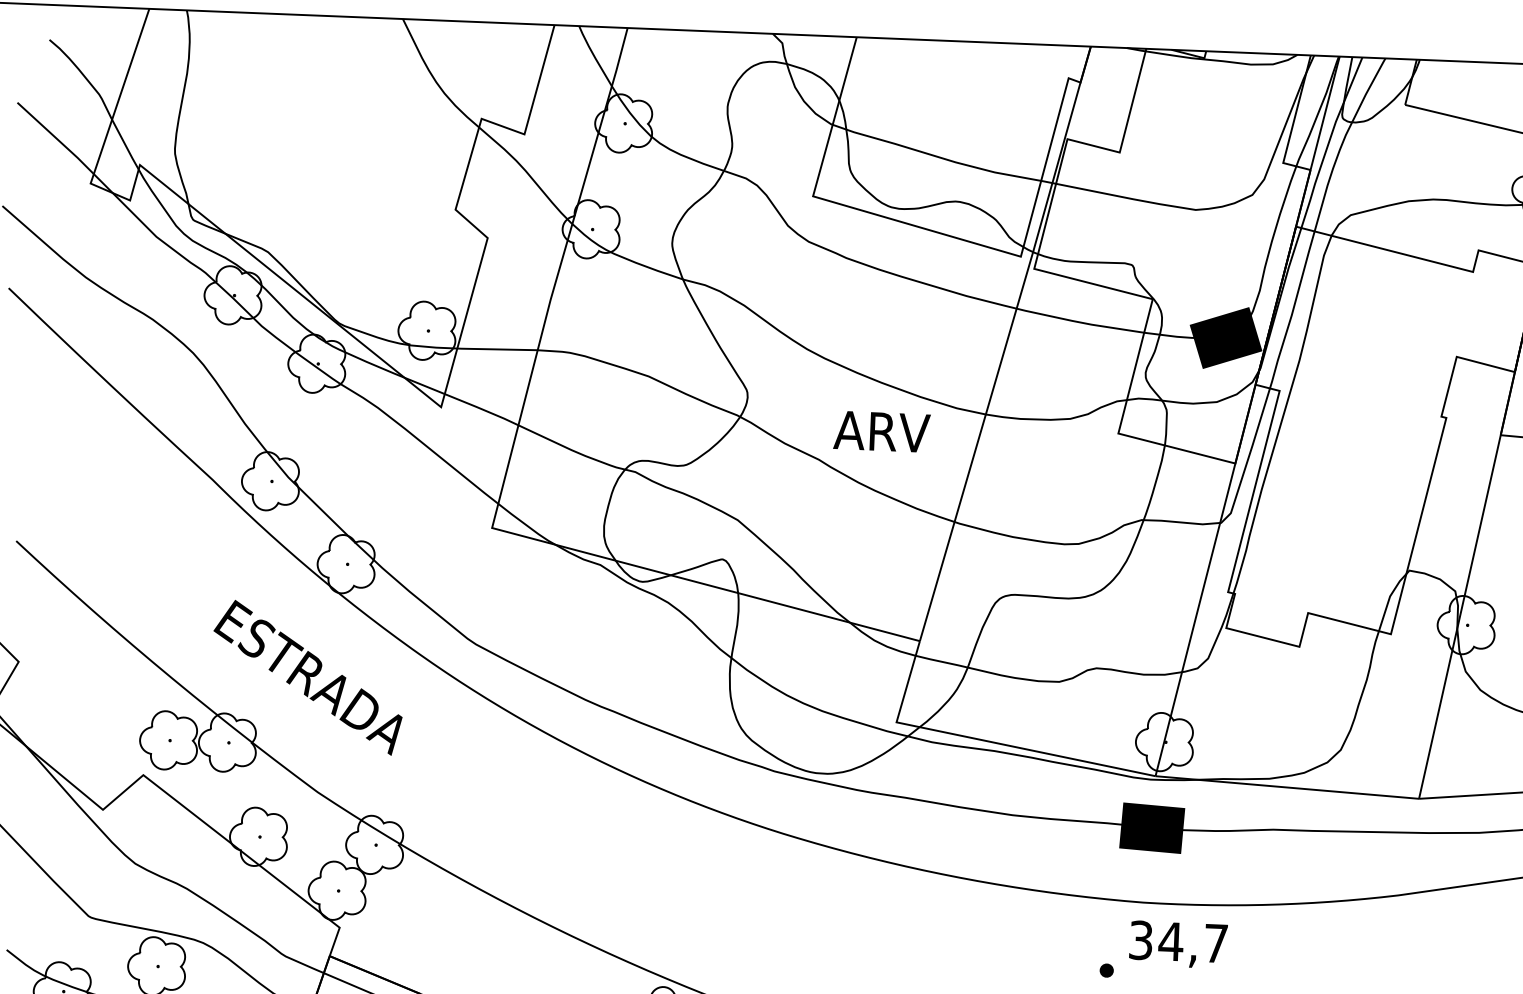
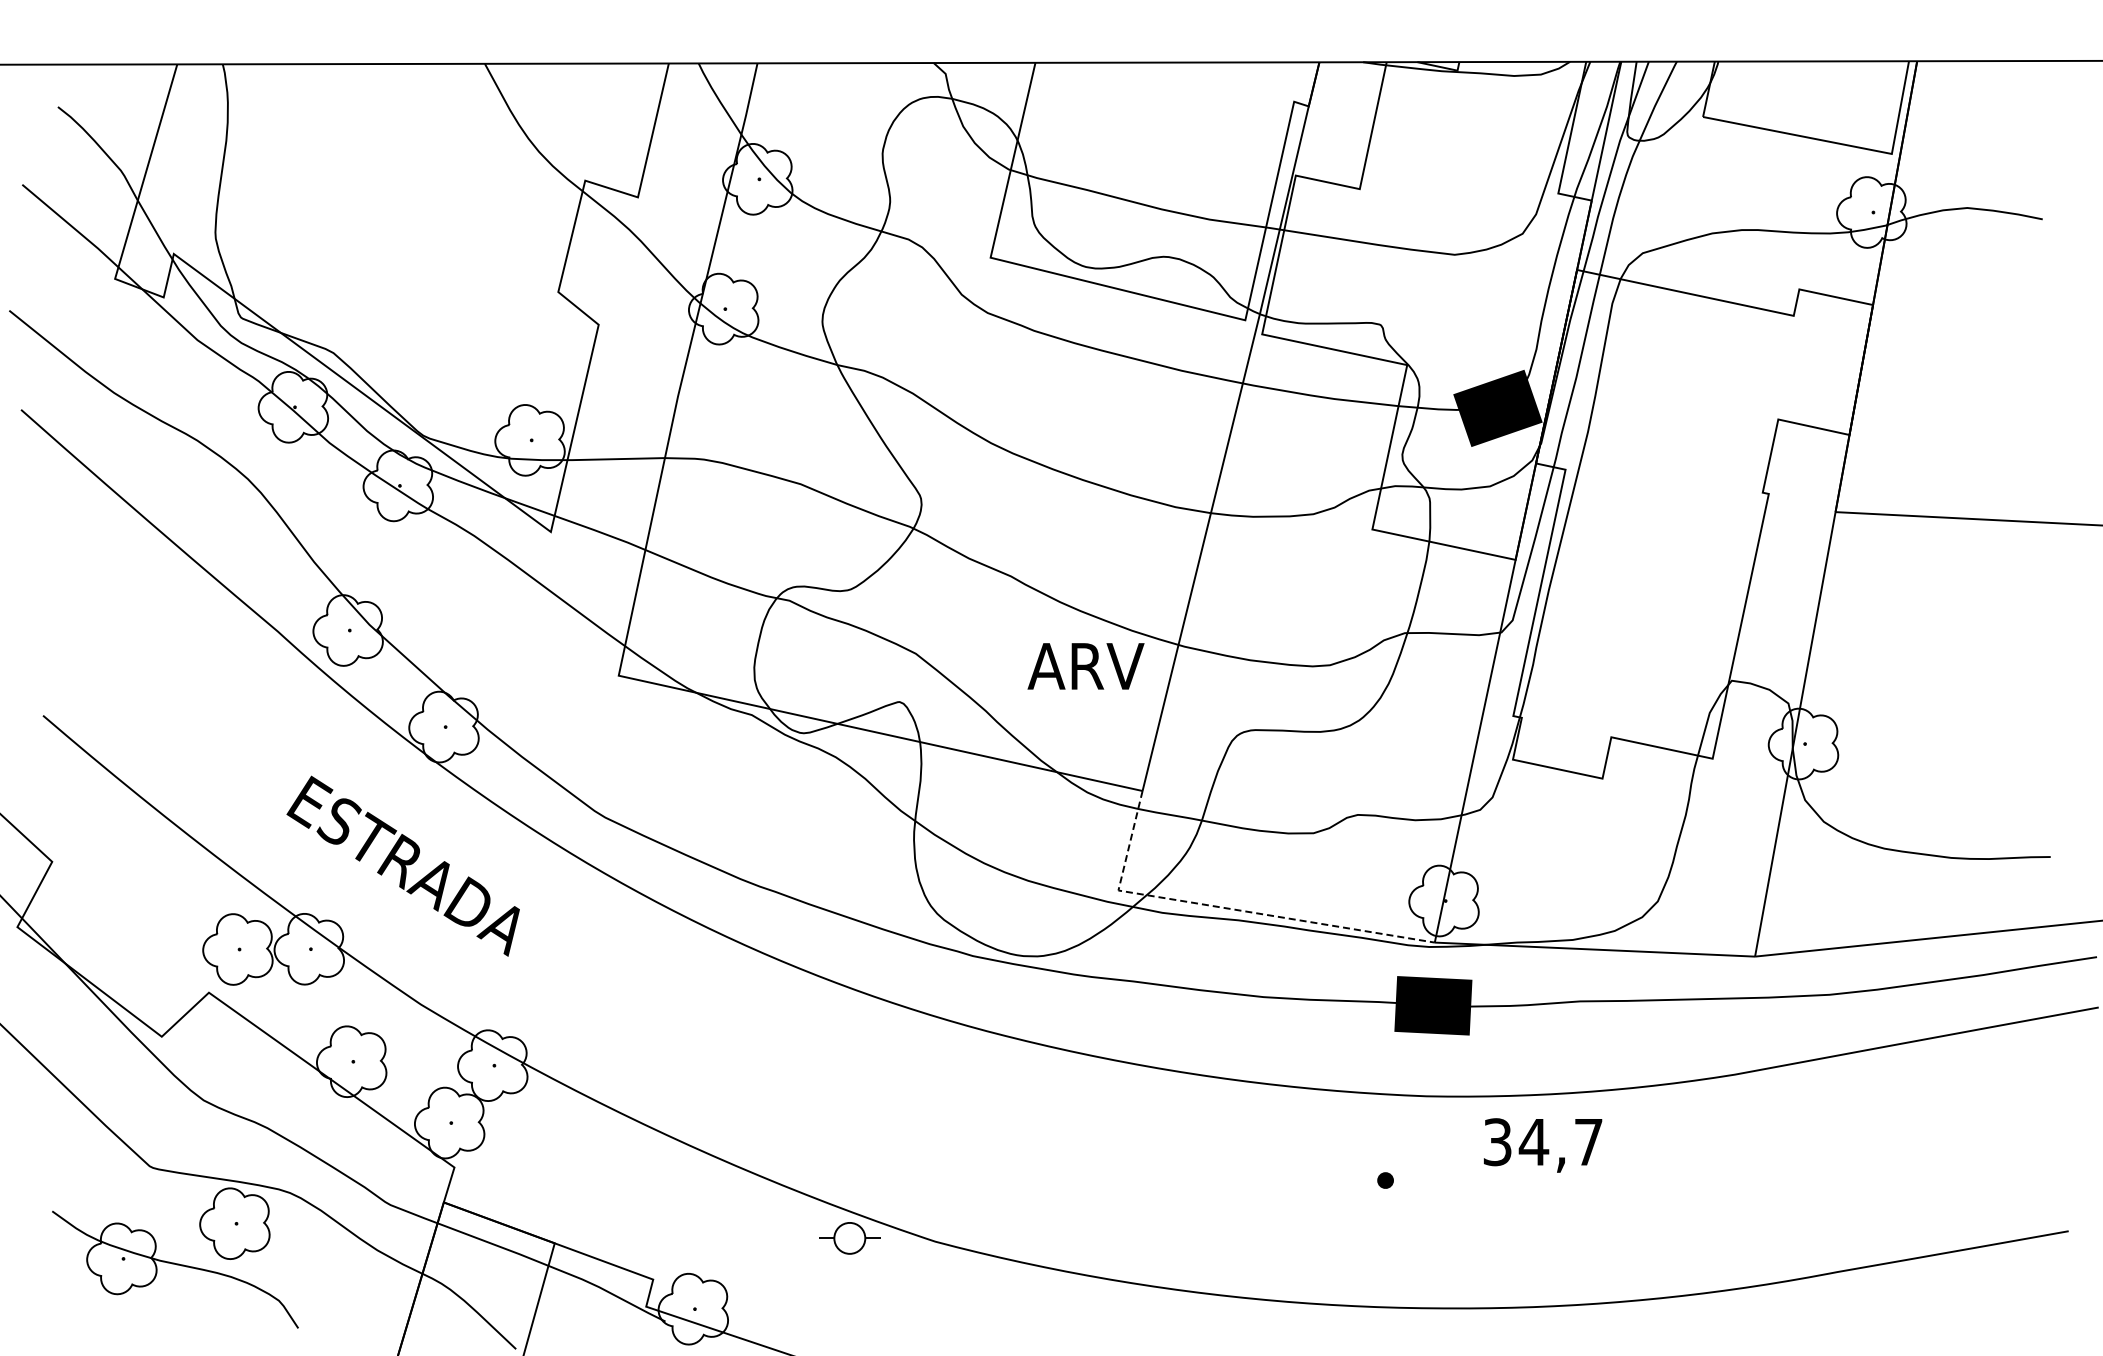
text: (881, 431) -> (1085, 666), moved
line: (984, 740) -> (1225, 908), solid -> dashed
text: (1178, 944) -> (1543, 1145), moved

